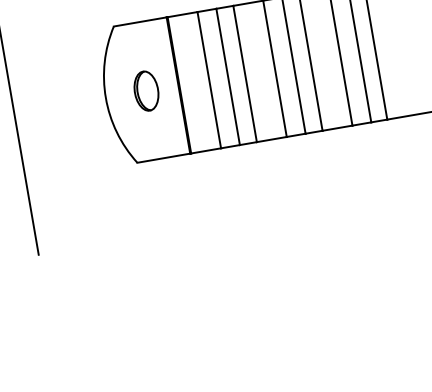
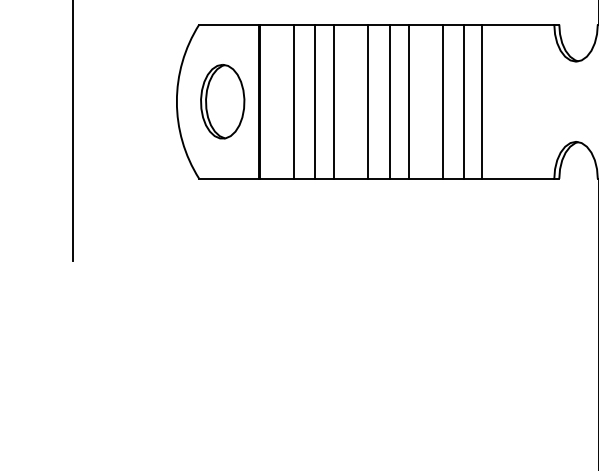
part: (146, 90) -> (222, 101), size x1.67

